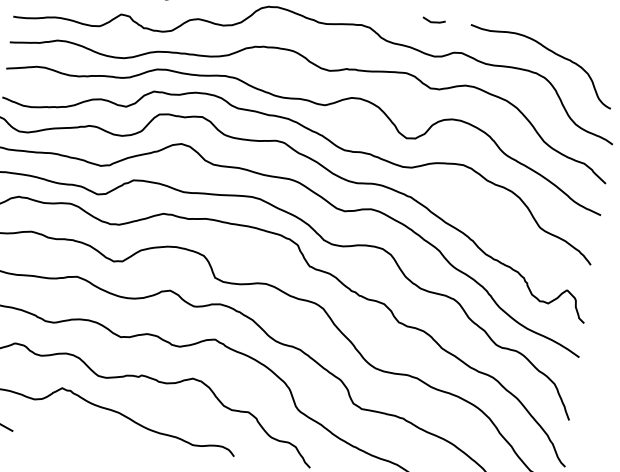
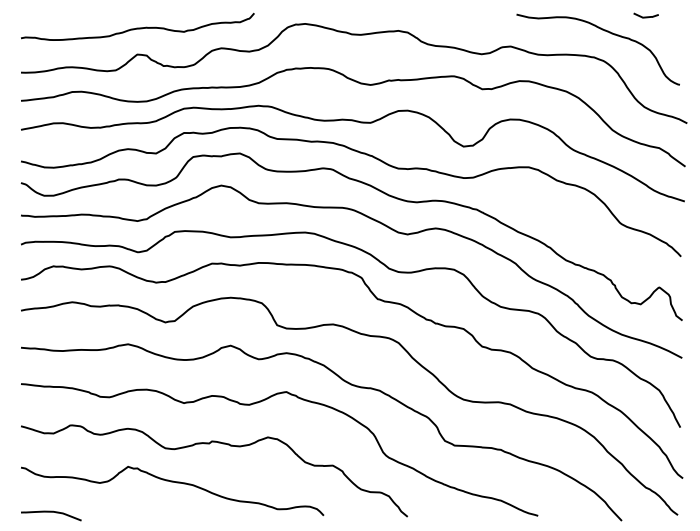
line: (433, 21) -> (645, 16), moved

